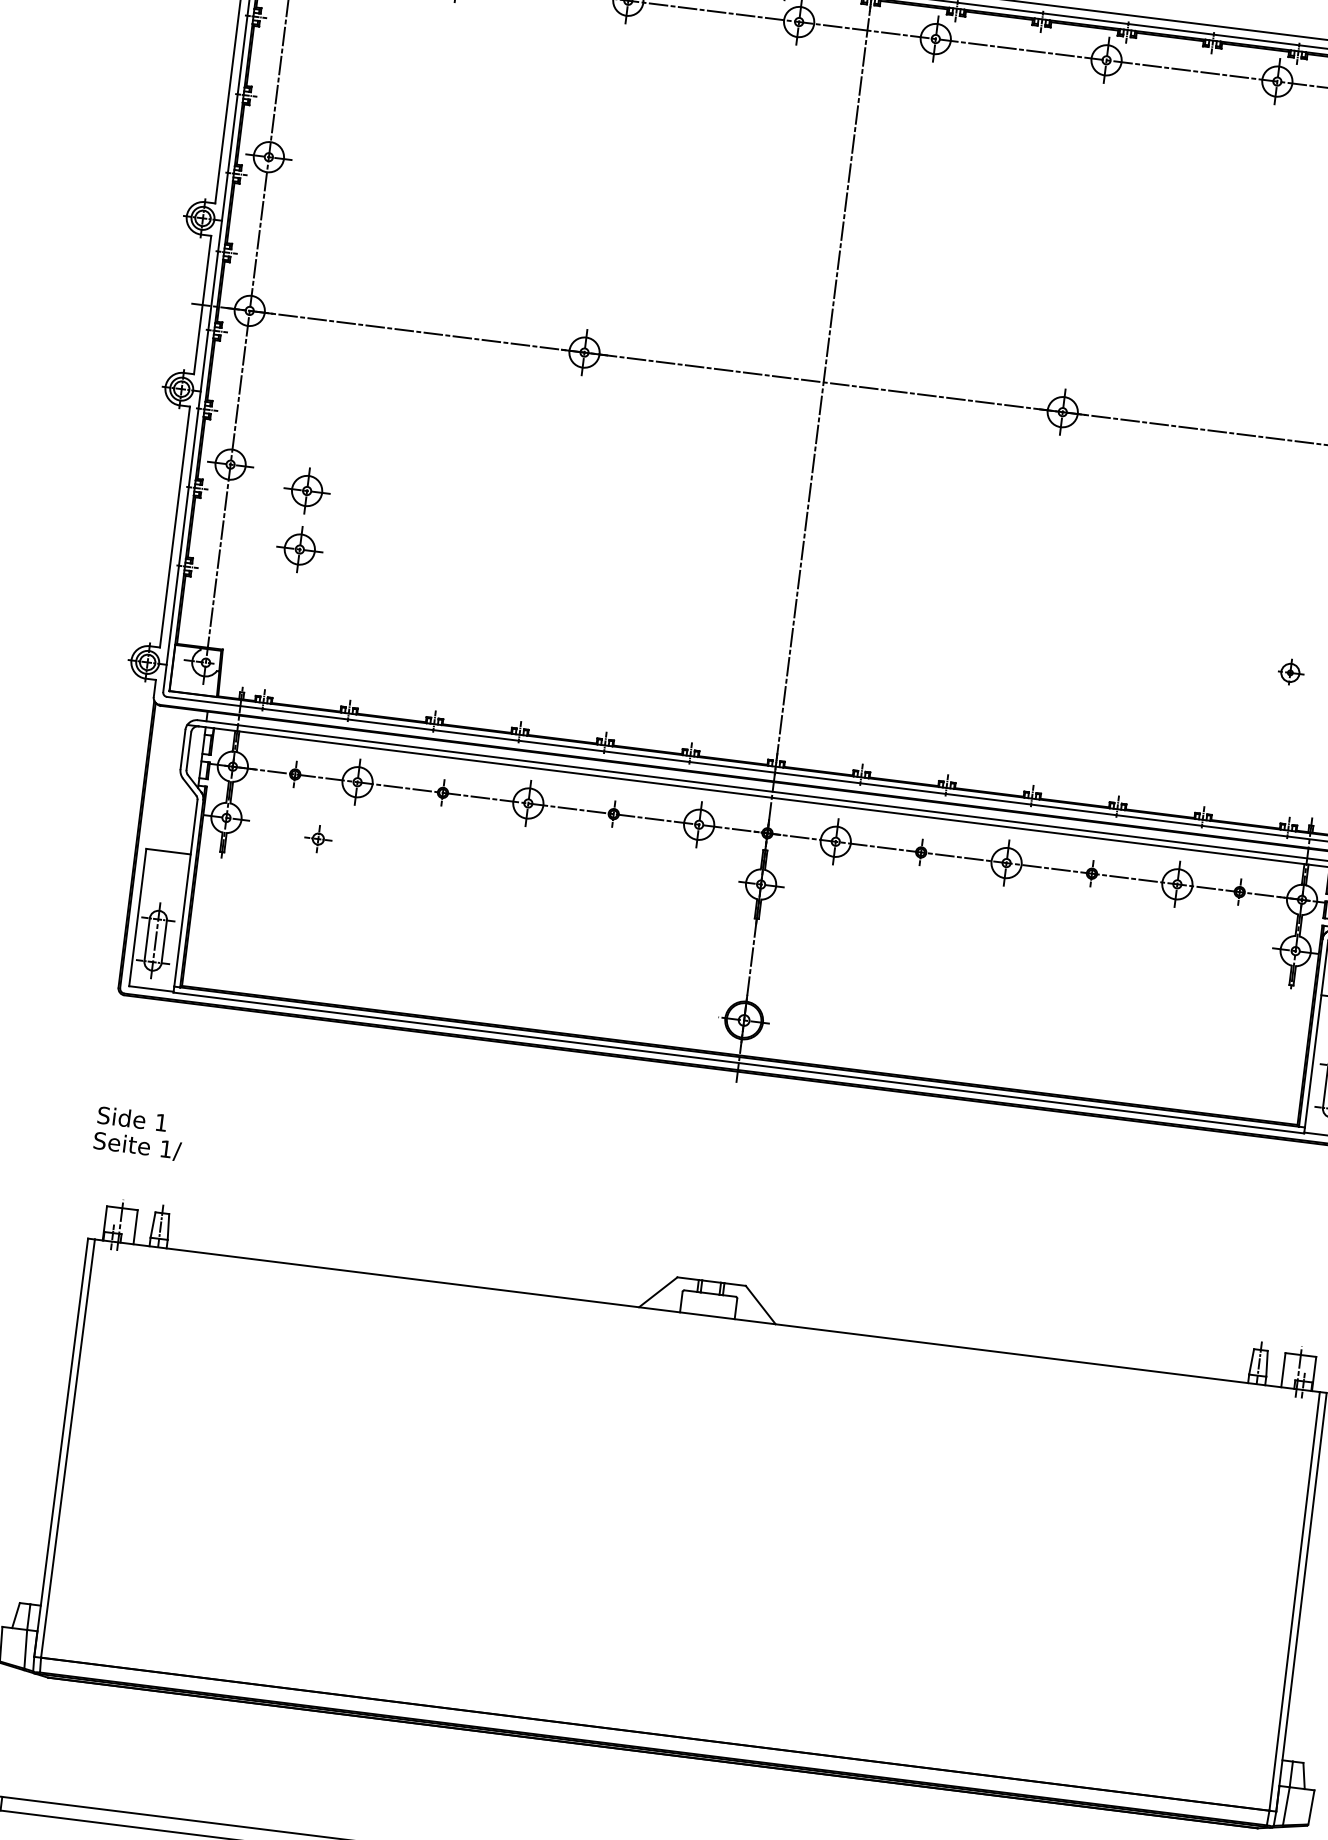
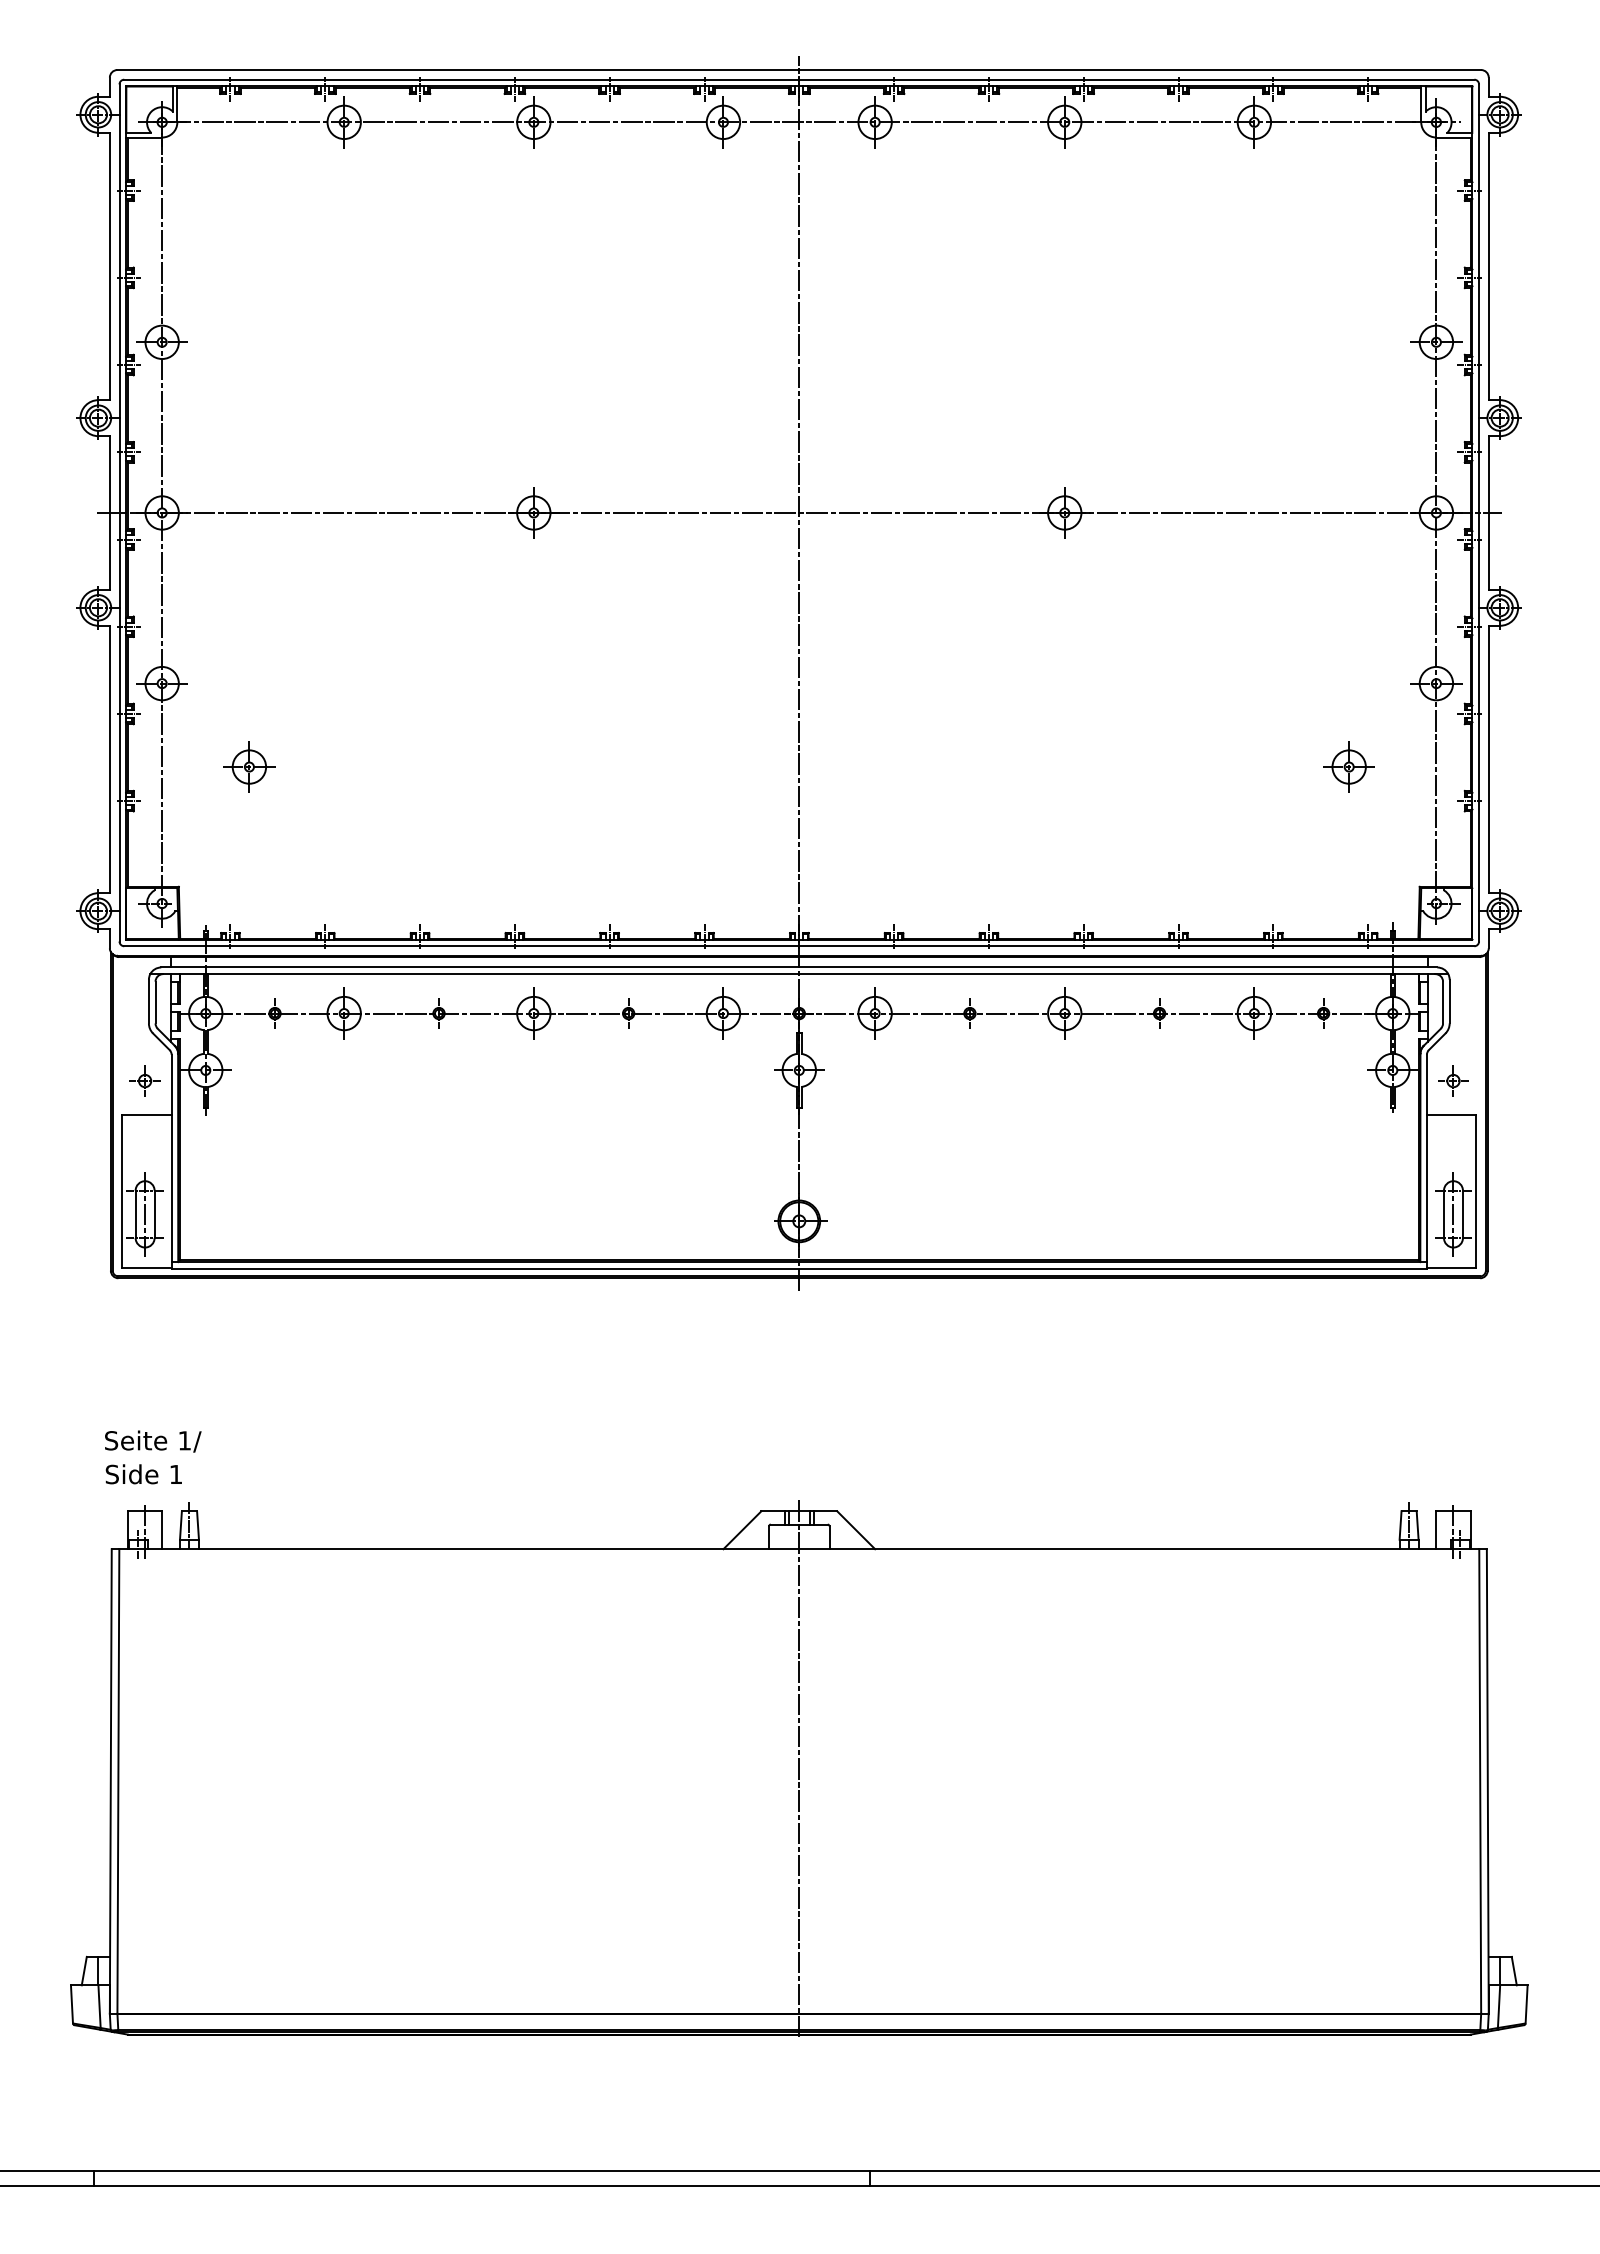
part: (307, 490) -> (249, 701), removed
part: (1289, 672) -> (1348, 766), size x1.67
part: (317, 838) -> (144, 1080), moved
text: (132, 1119) -> (143, 1474), moved
line: (682, 1514) -> (799, 1769), added

